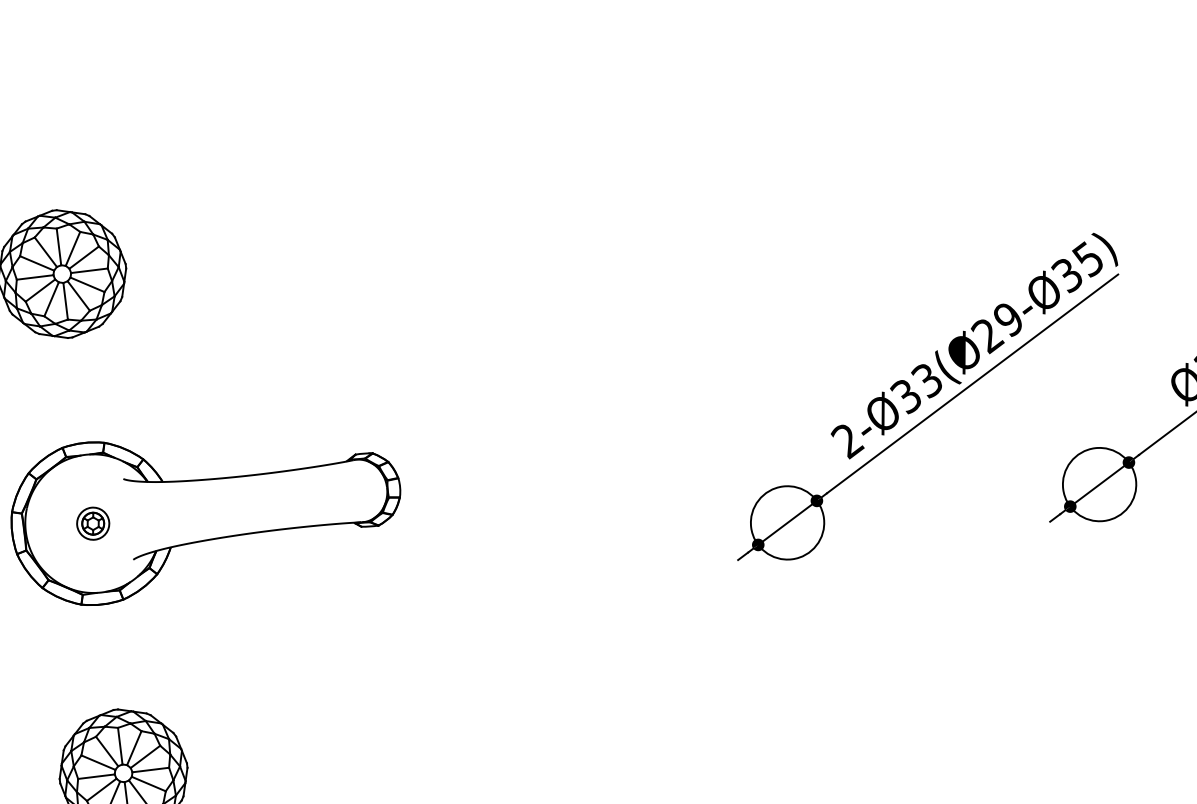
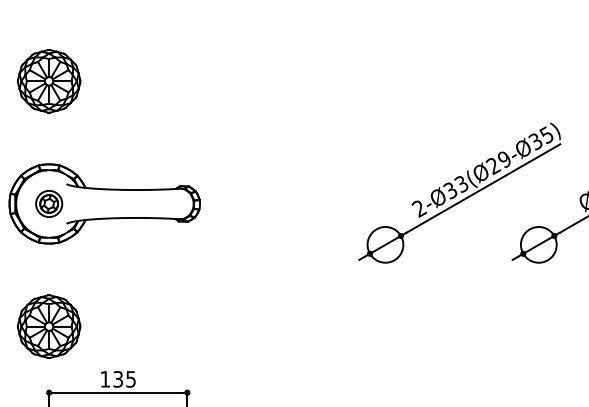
part: (93, 522) -> (49, 203), size x1.67

